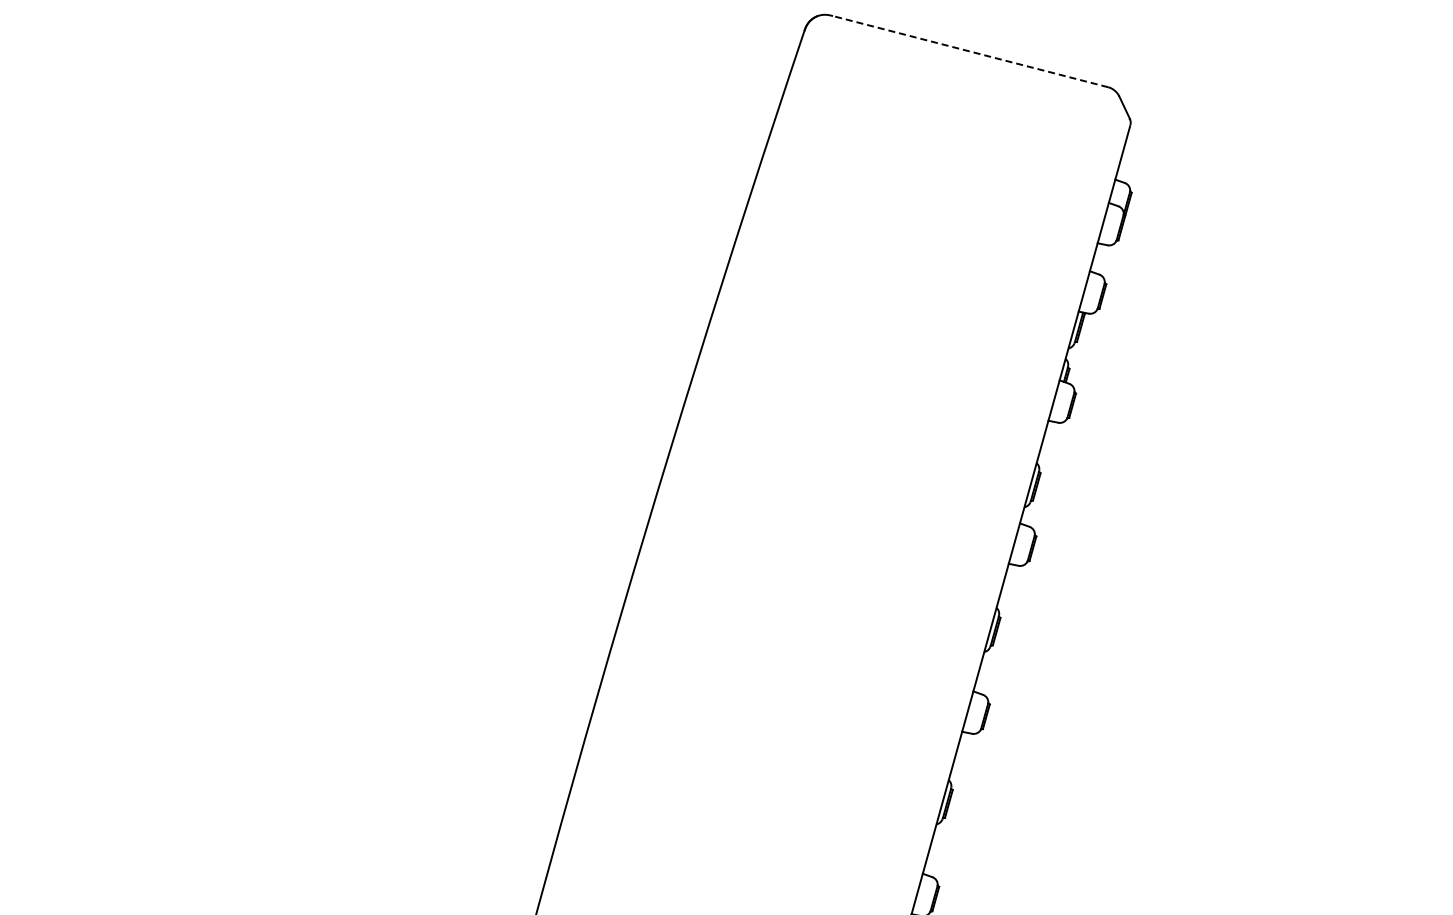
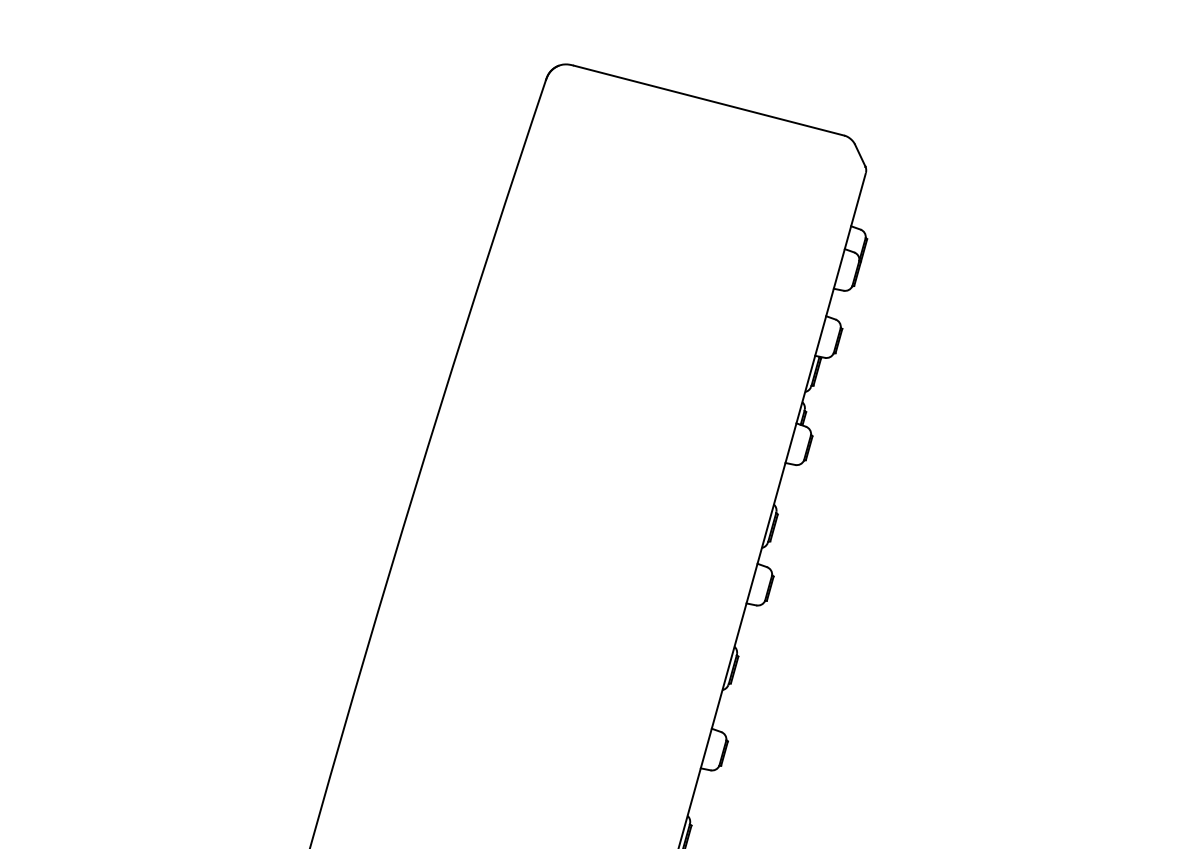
line: (970, 51) -> (708, 100), dashed -> solid

